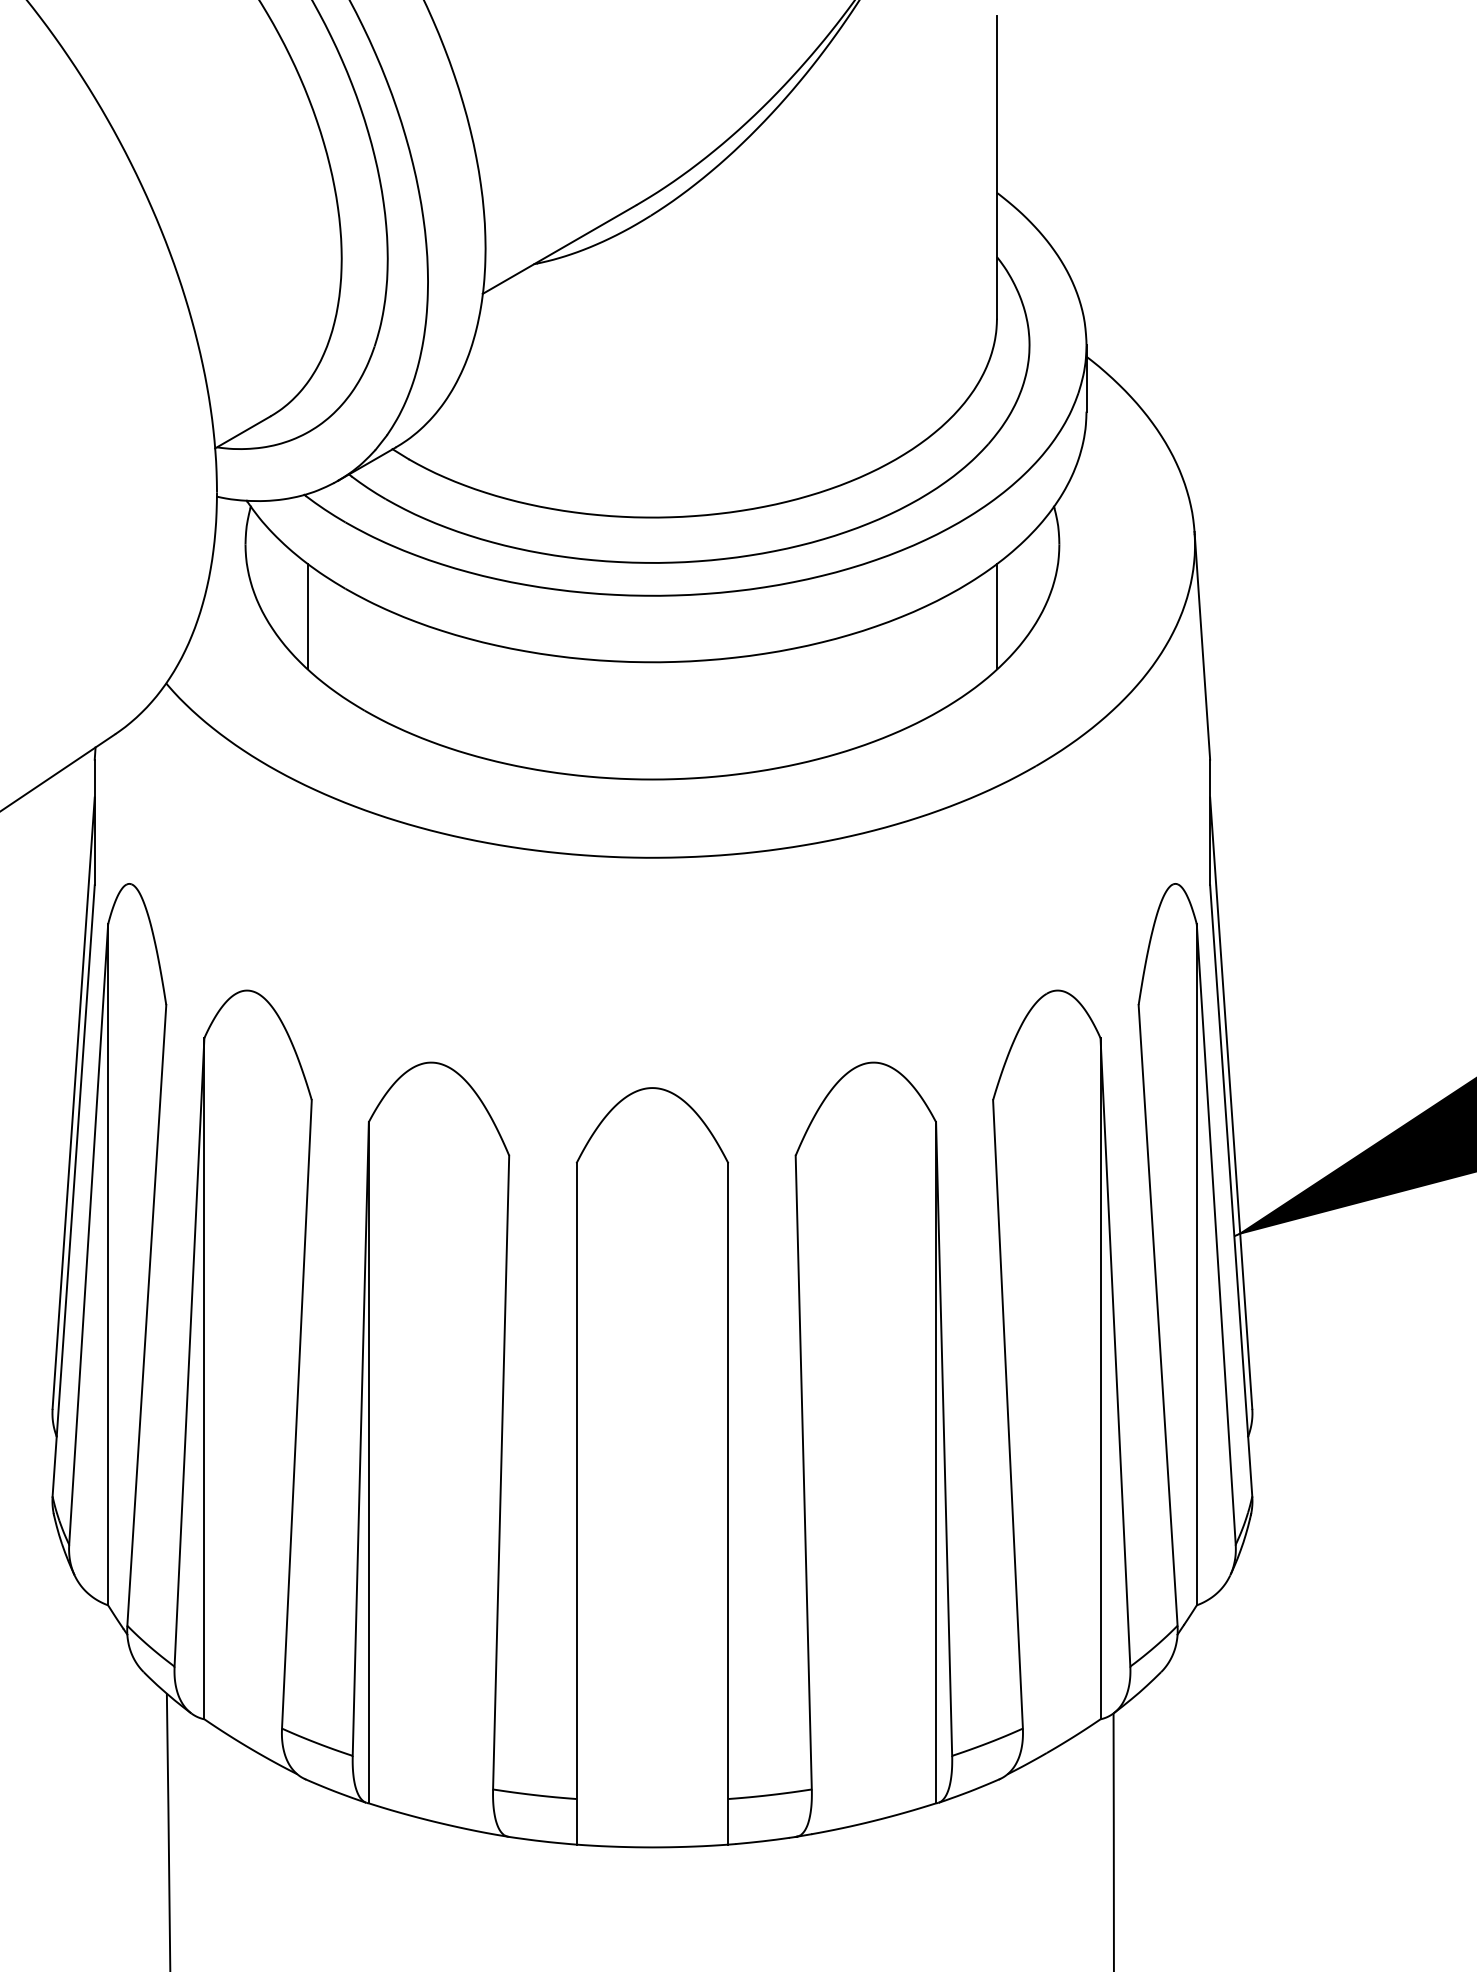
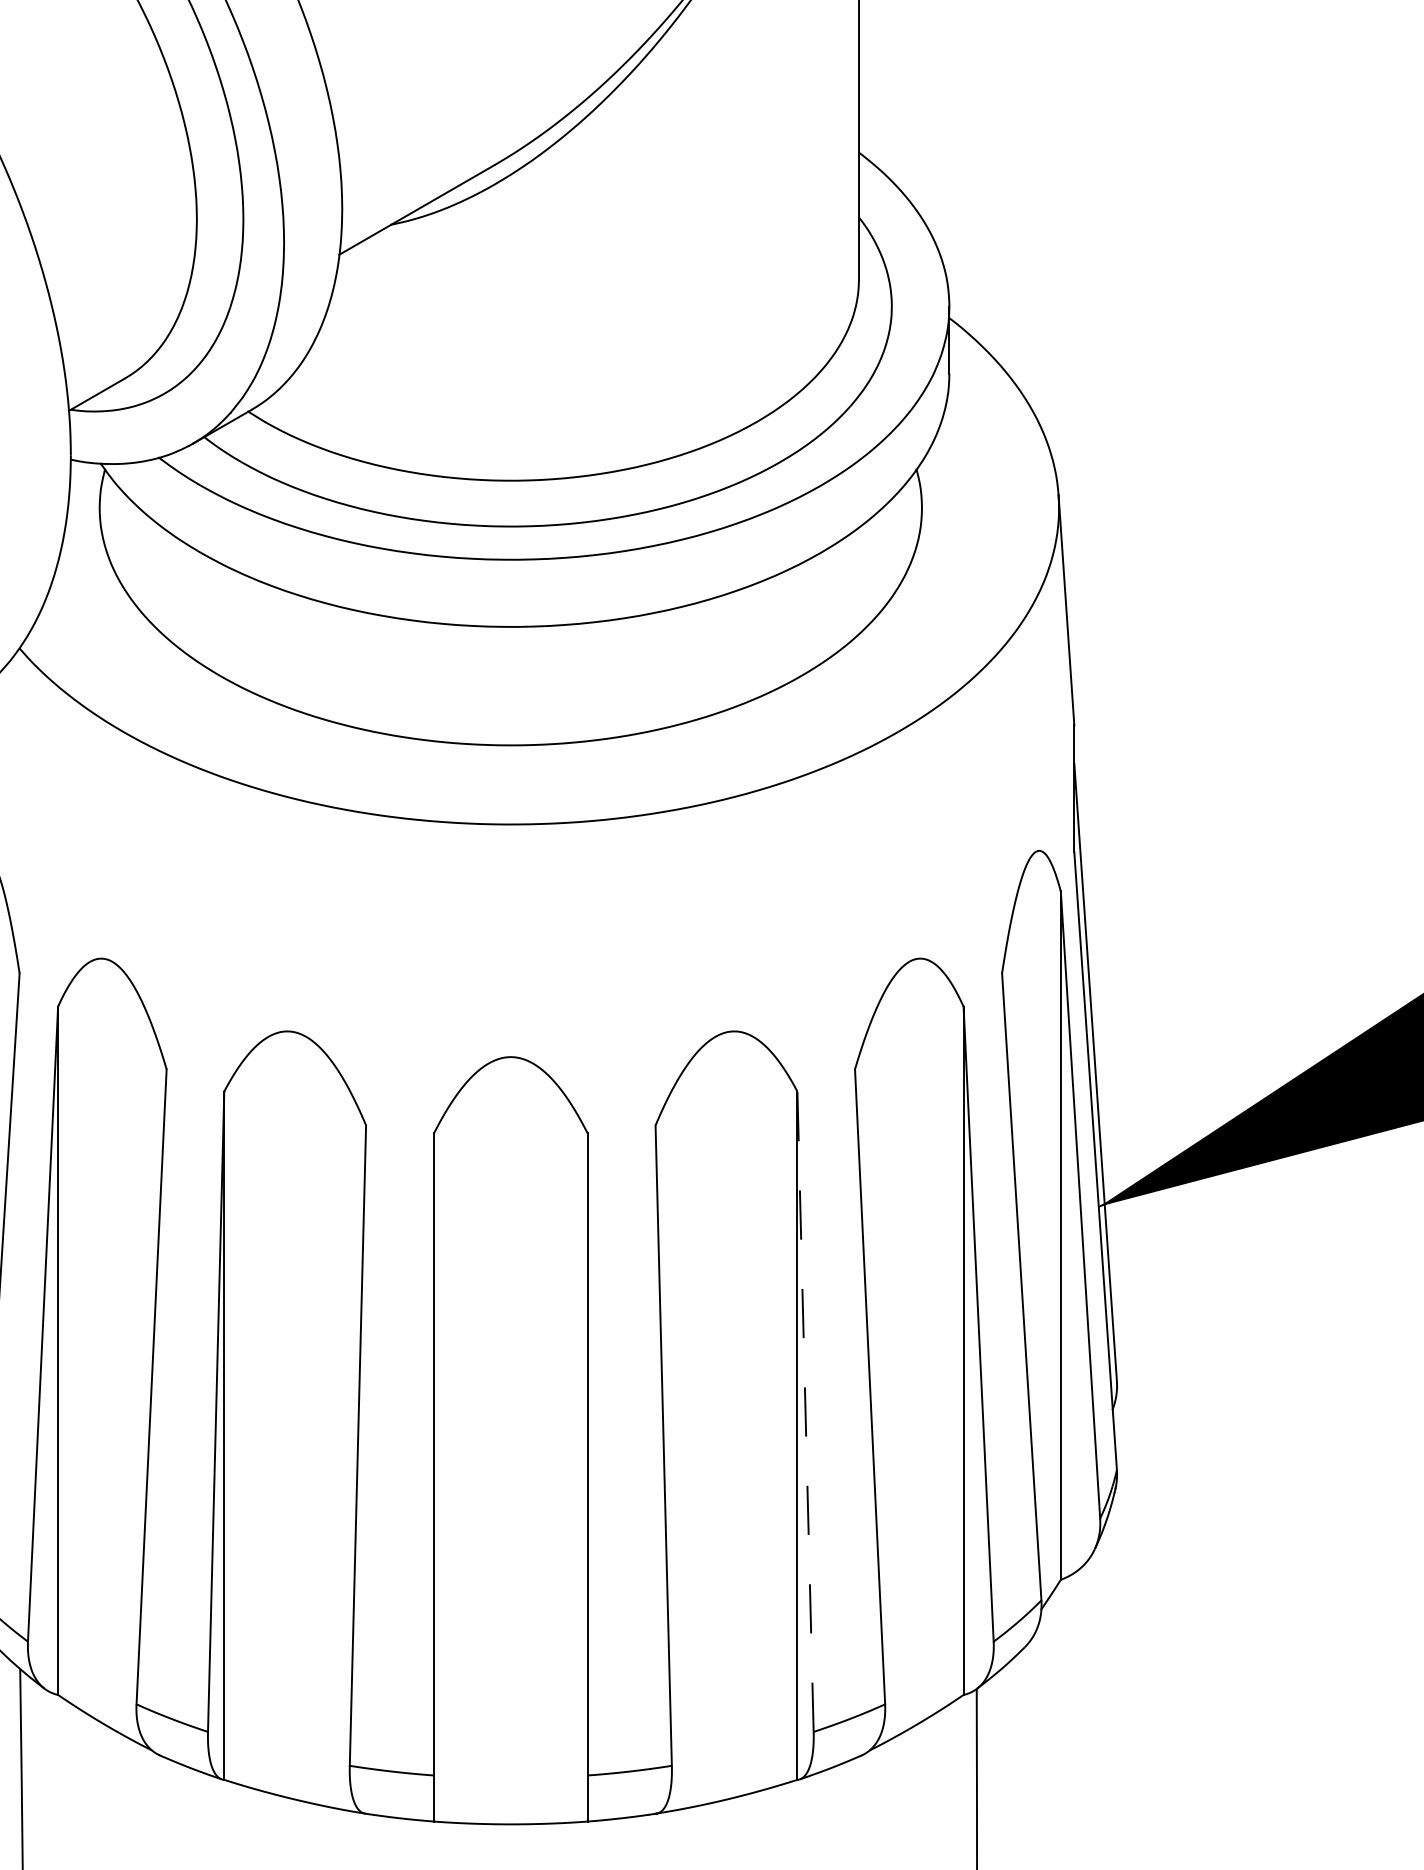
line: (307, 616) -> (162, 580), removed
line: (996, 616) -> (858, 580), removed
line: (944, 1439) -> (805, 1412), solid -> dashed

